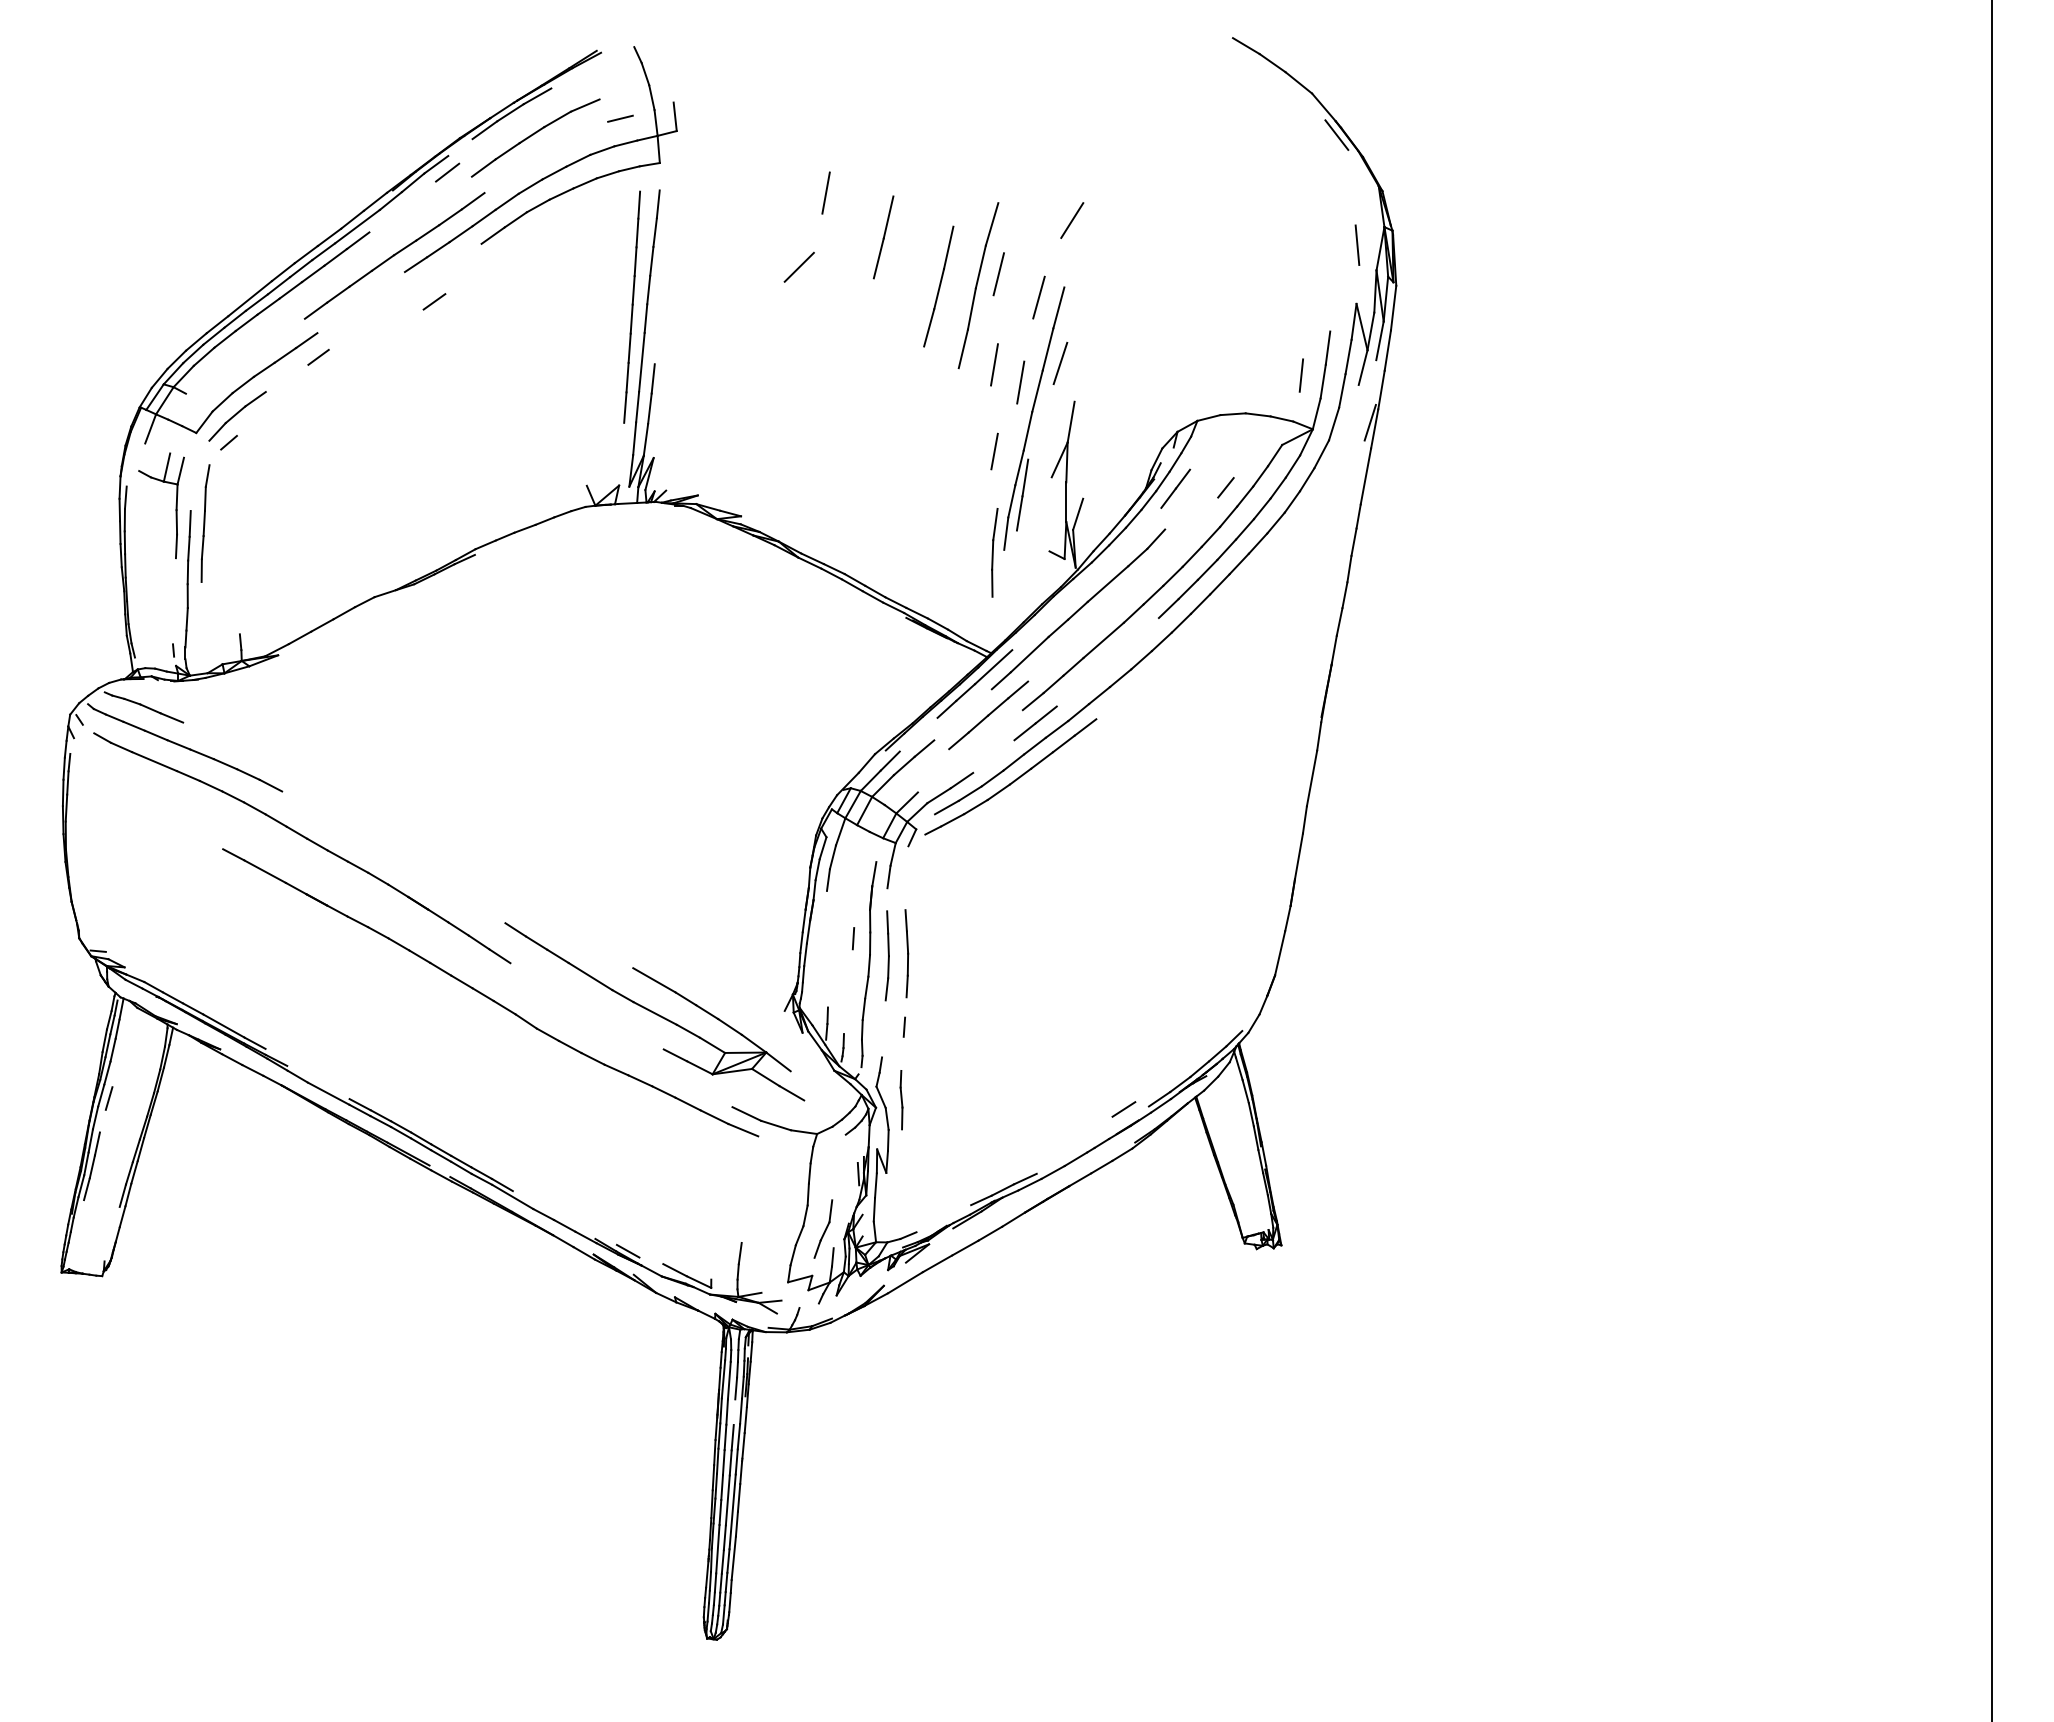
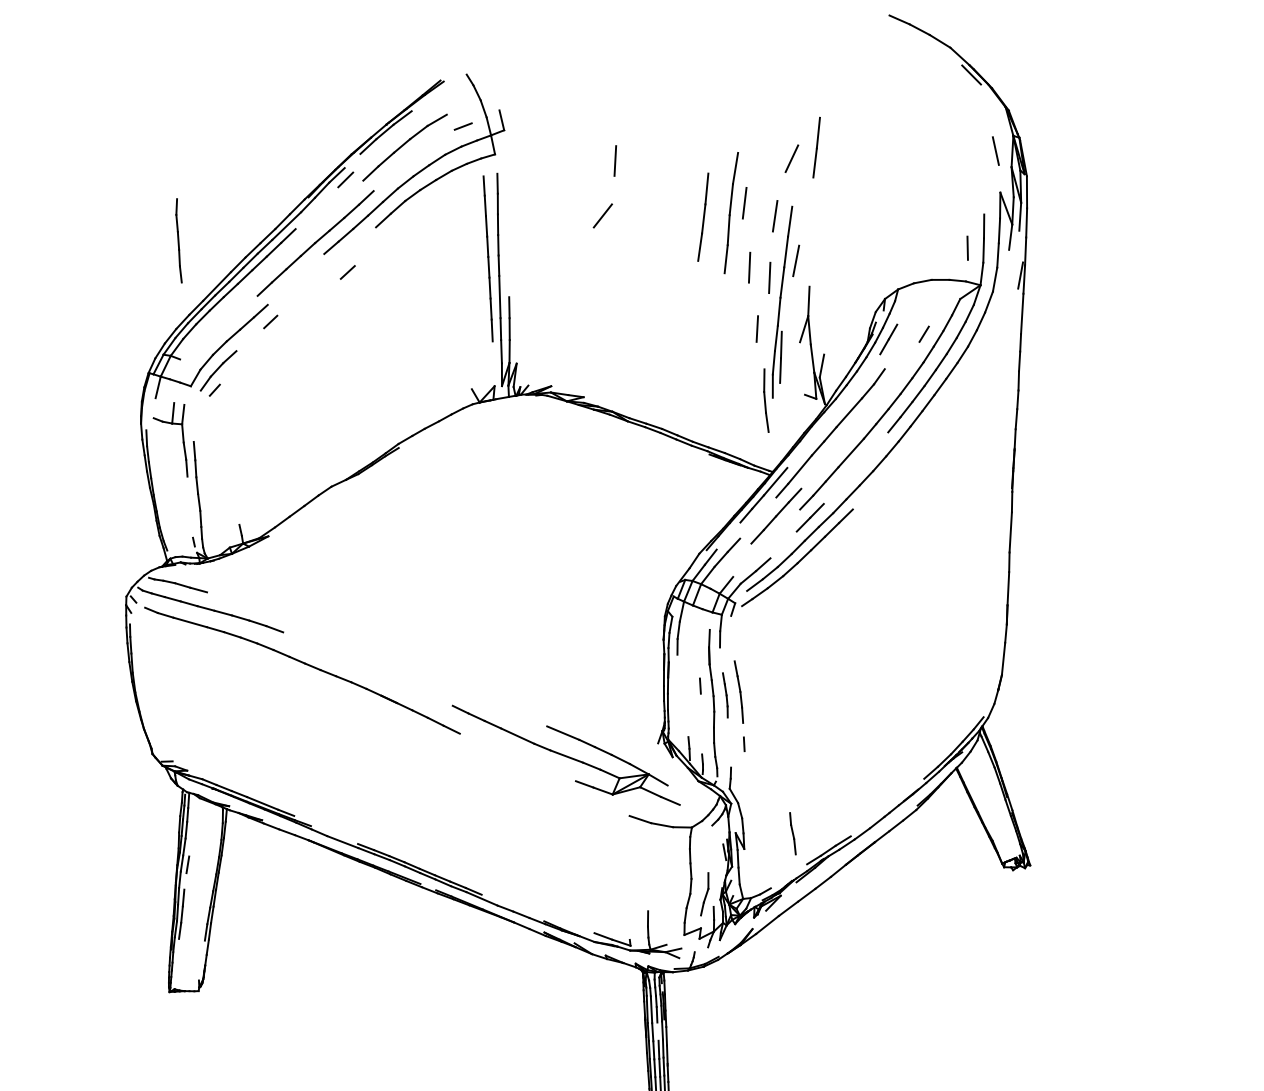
line: (883, 237) -> (816, 147), moved
part: (205, 523) -> (179, 240), moved
part: (886, 955) -> (725, 695), size x0.7
part: (490, 992) -> (448, 756), removed
part: (901, 1100) -> (792, 834), moved
line: (1123, 1109) -> (906, 783), removed
line: (627, 1250) -> (568, 926), removed

